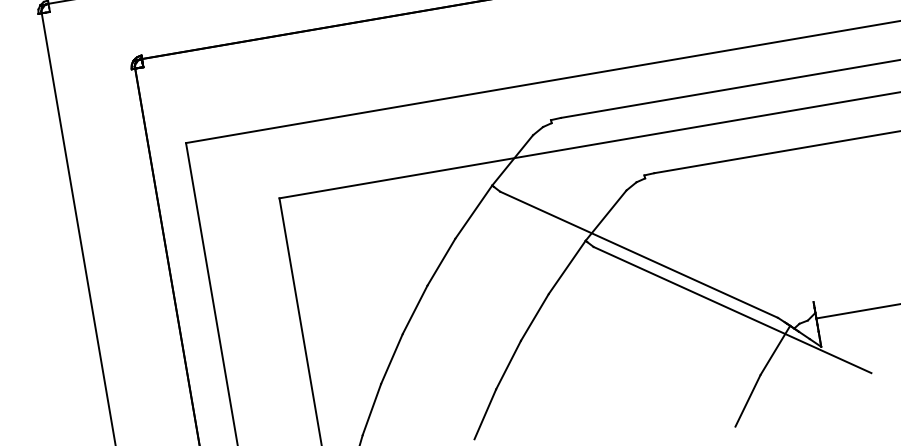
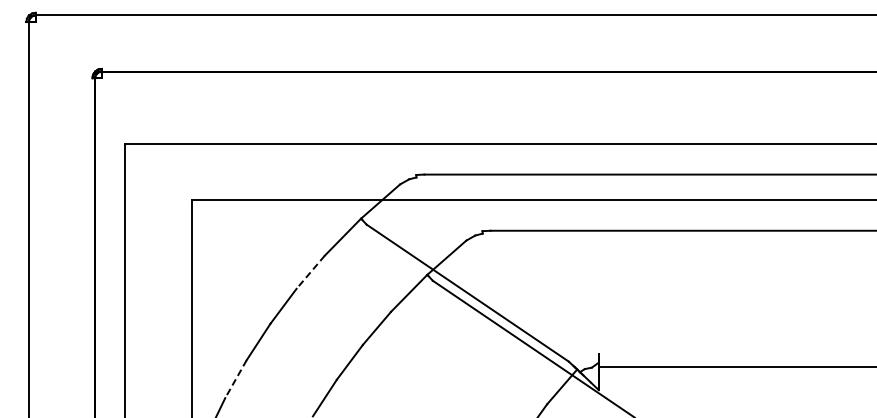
line: (441, 262) -> (310, 272), solid -> dashed
line: (371, 410) -> (235, 379), solid -> dashed

